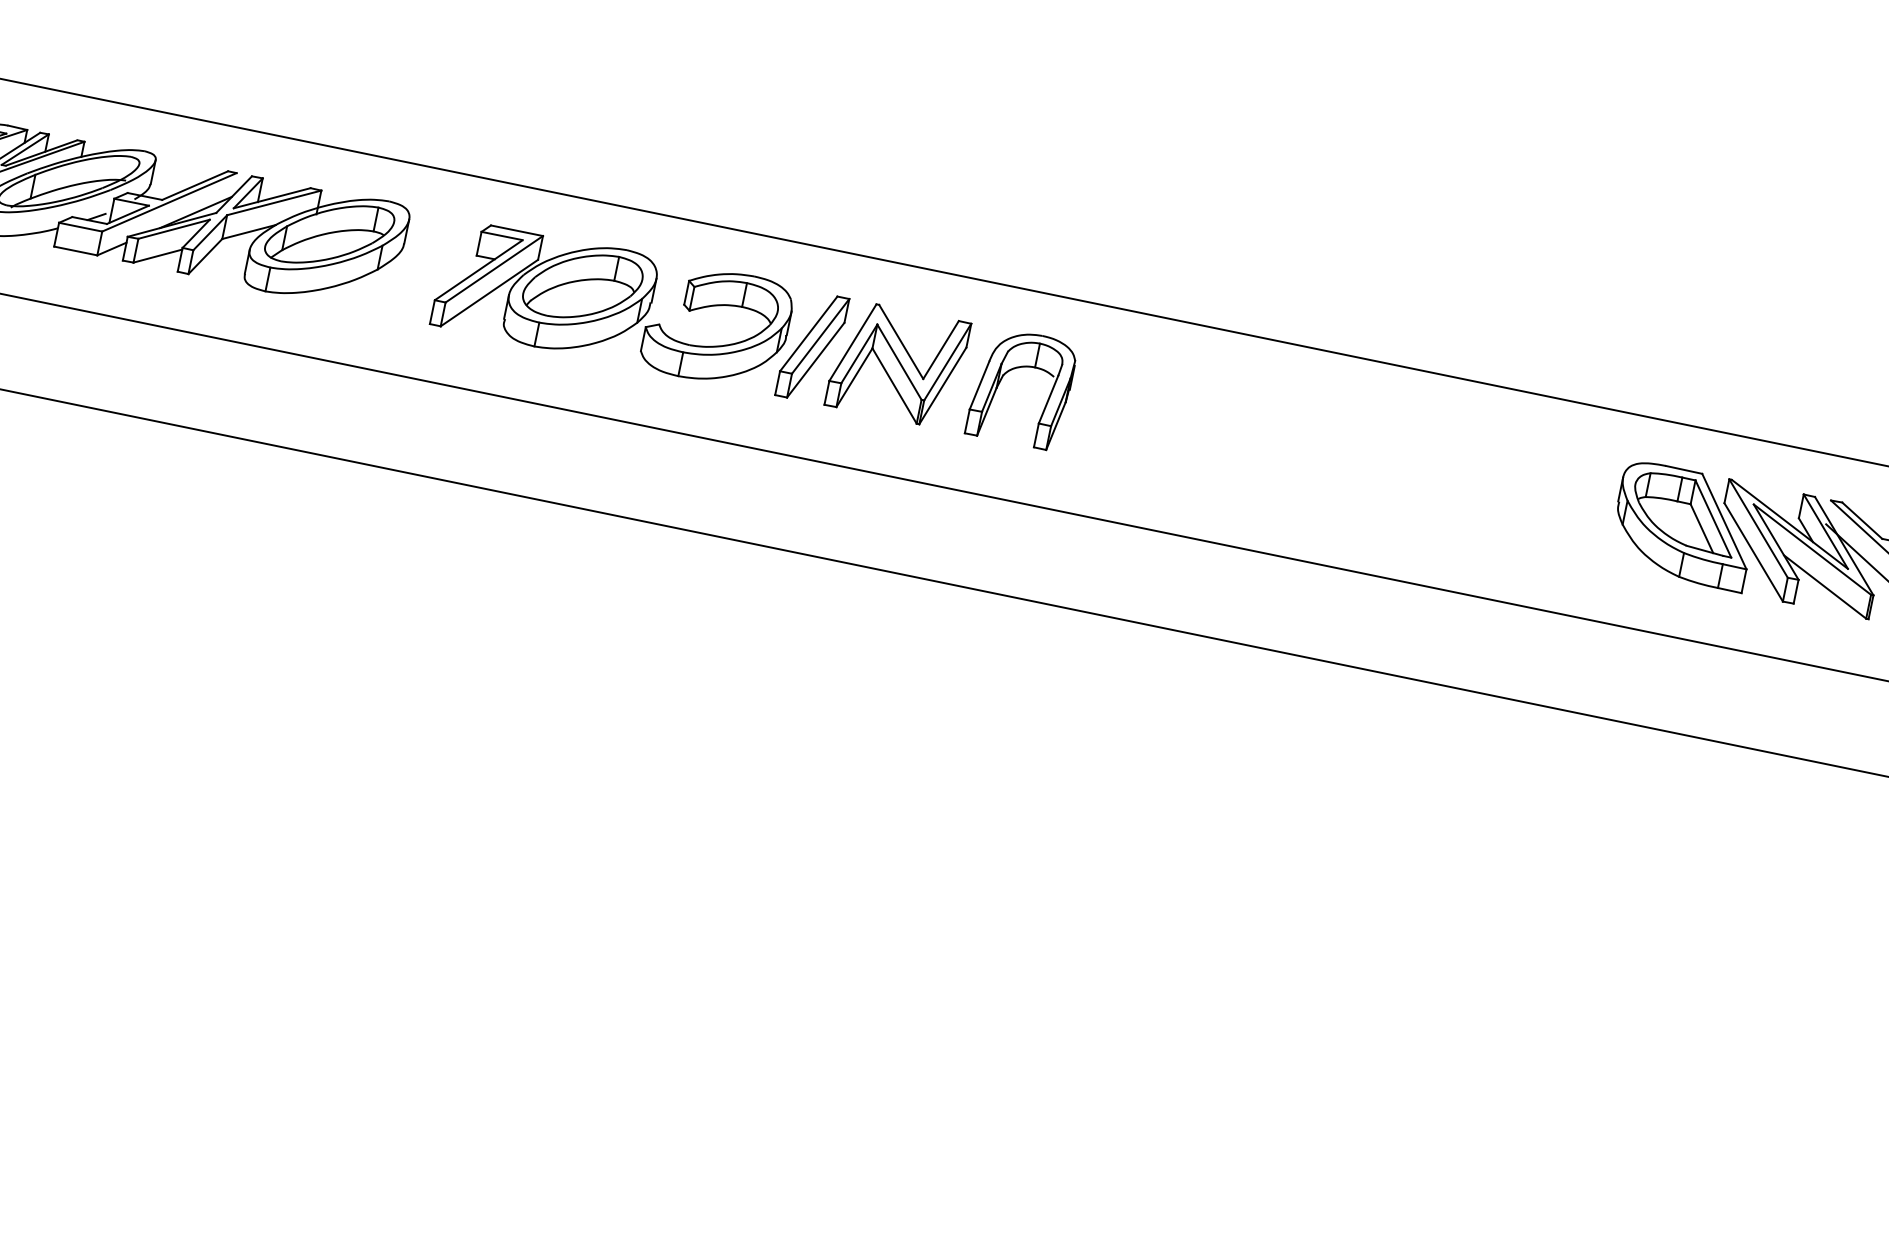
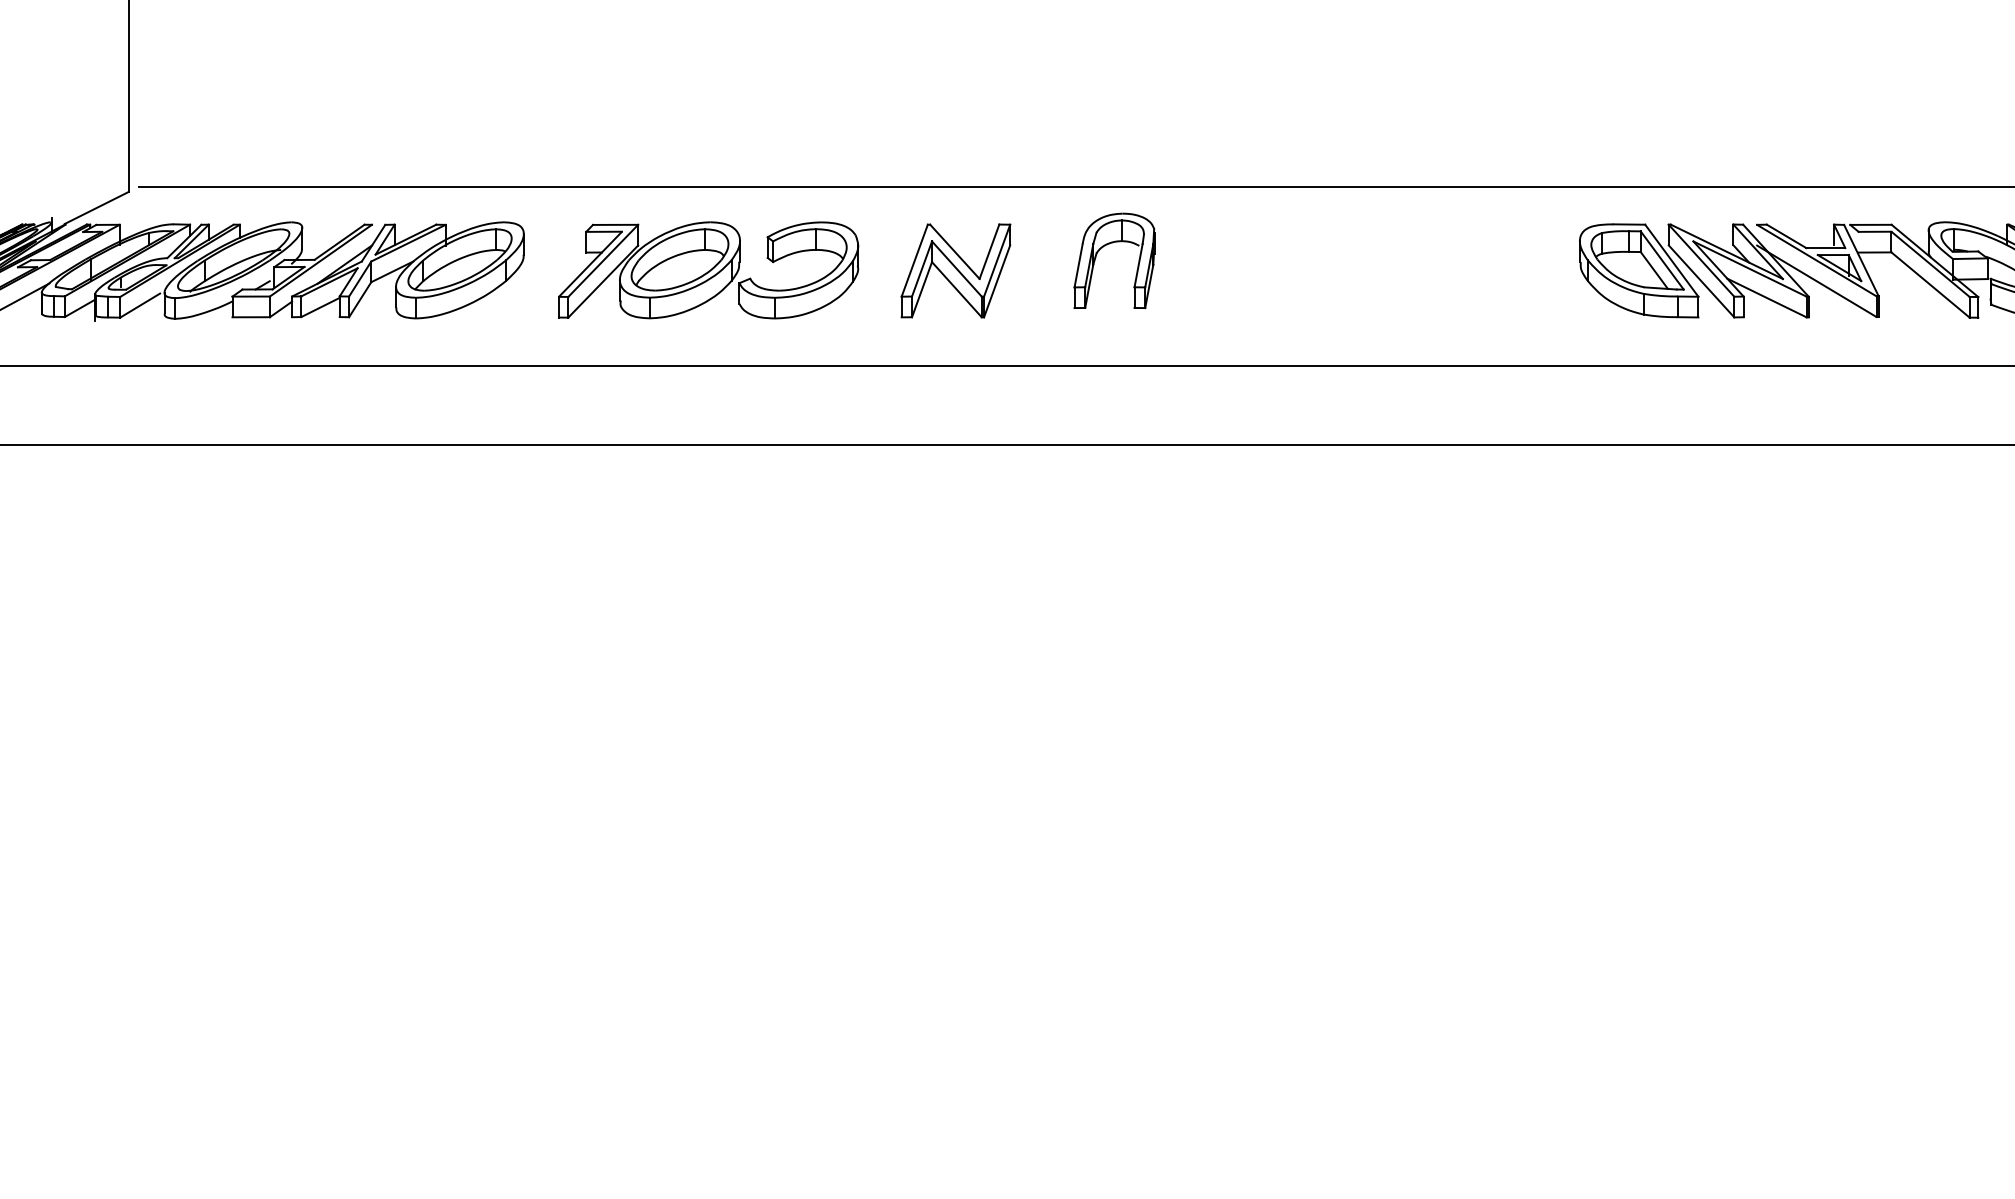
part: (812, 346) -> (881, 270), removed
part: (1017, 369) -> (1107, 245), moved

